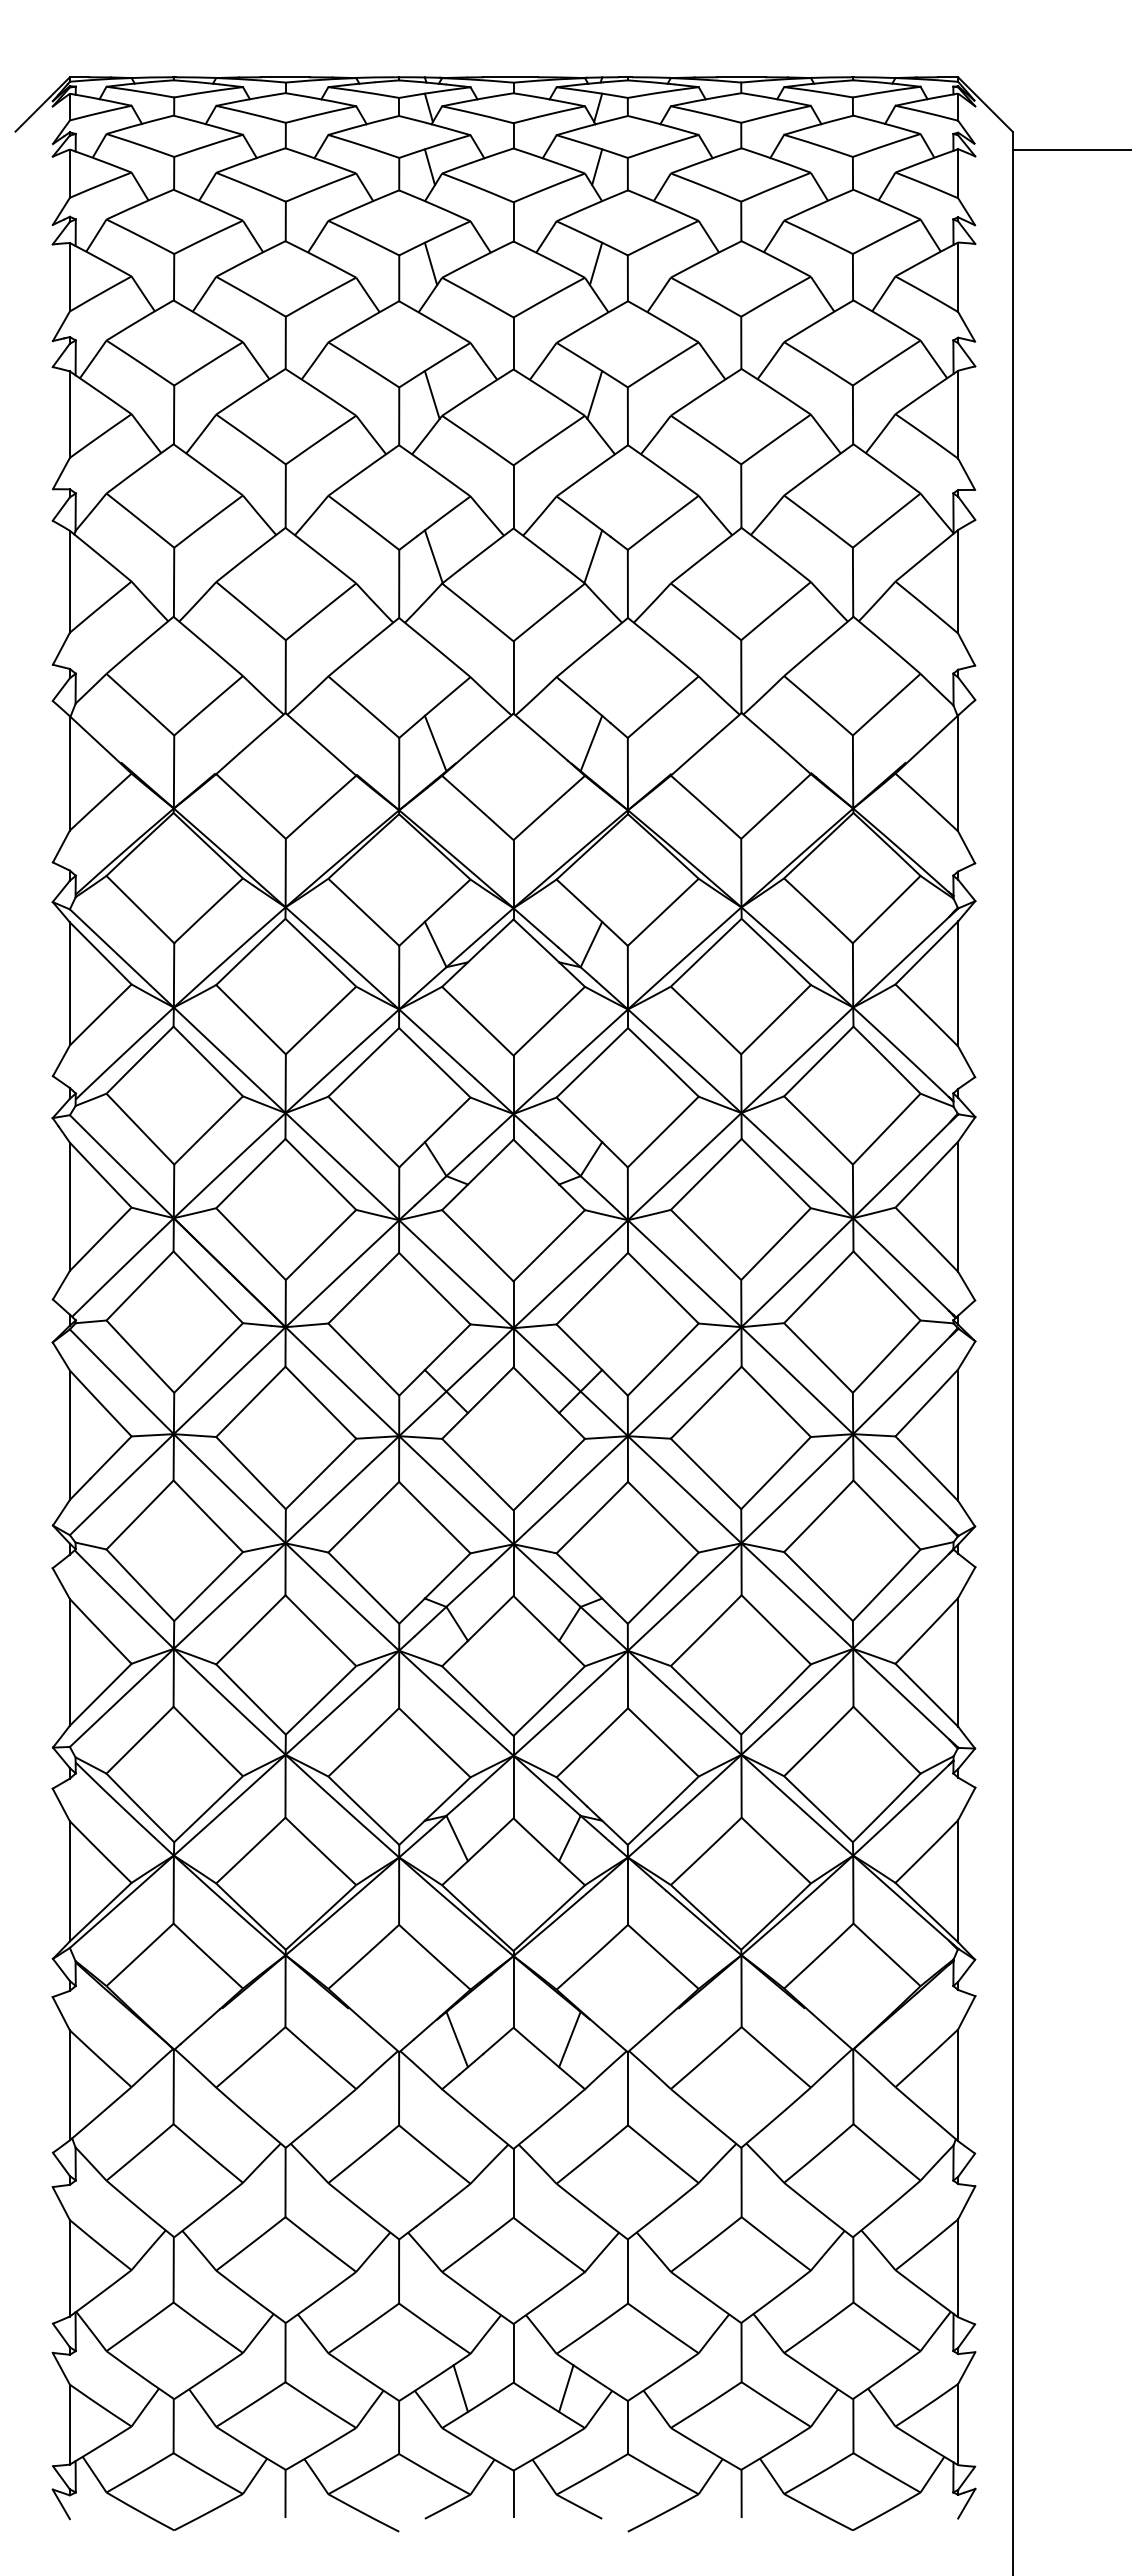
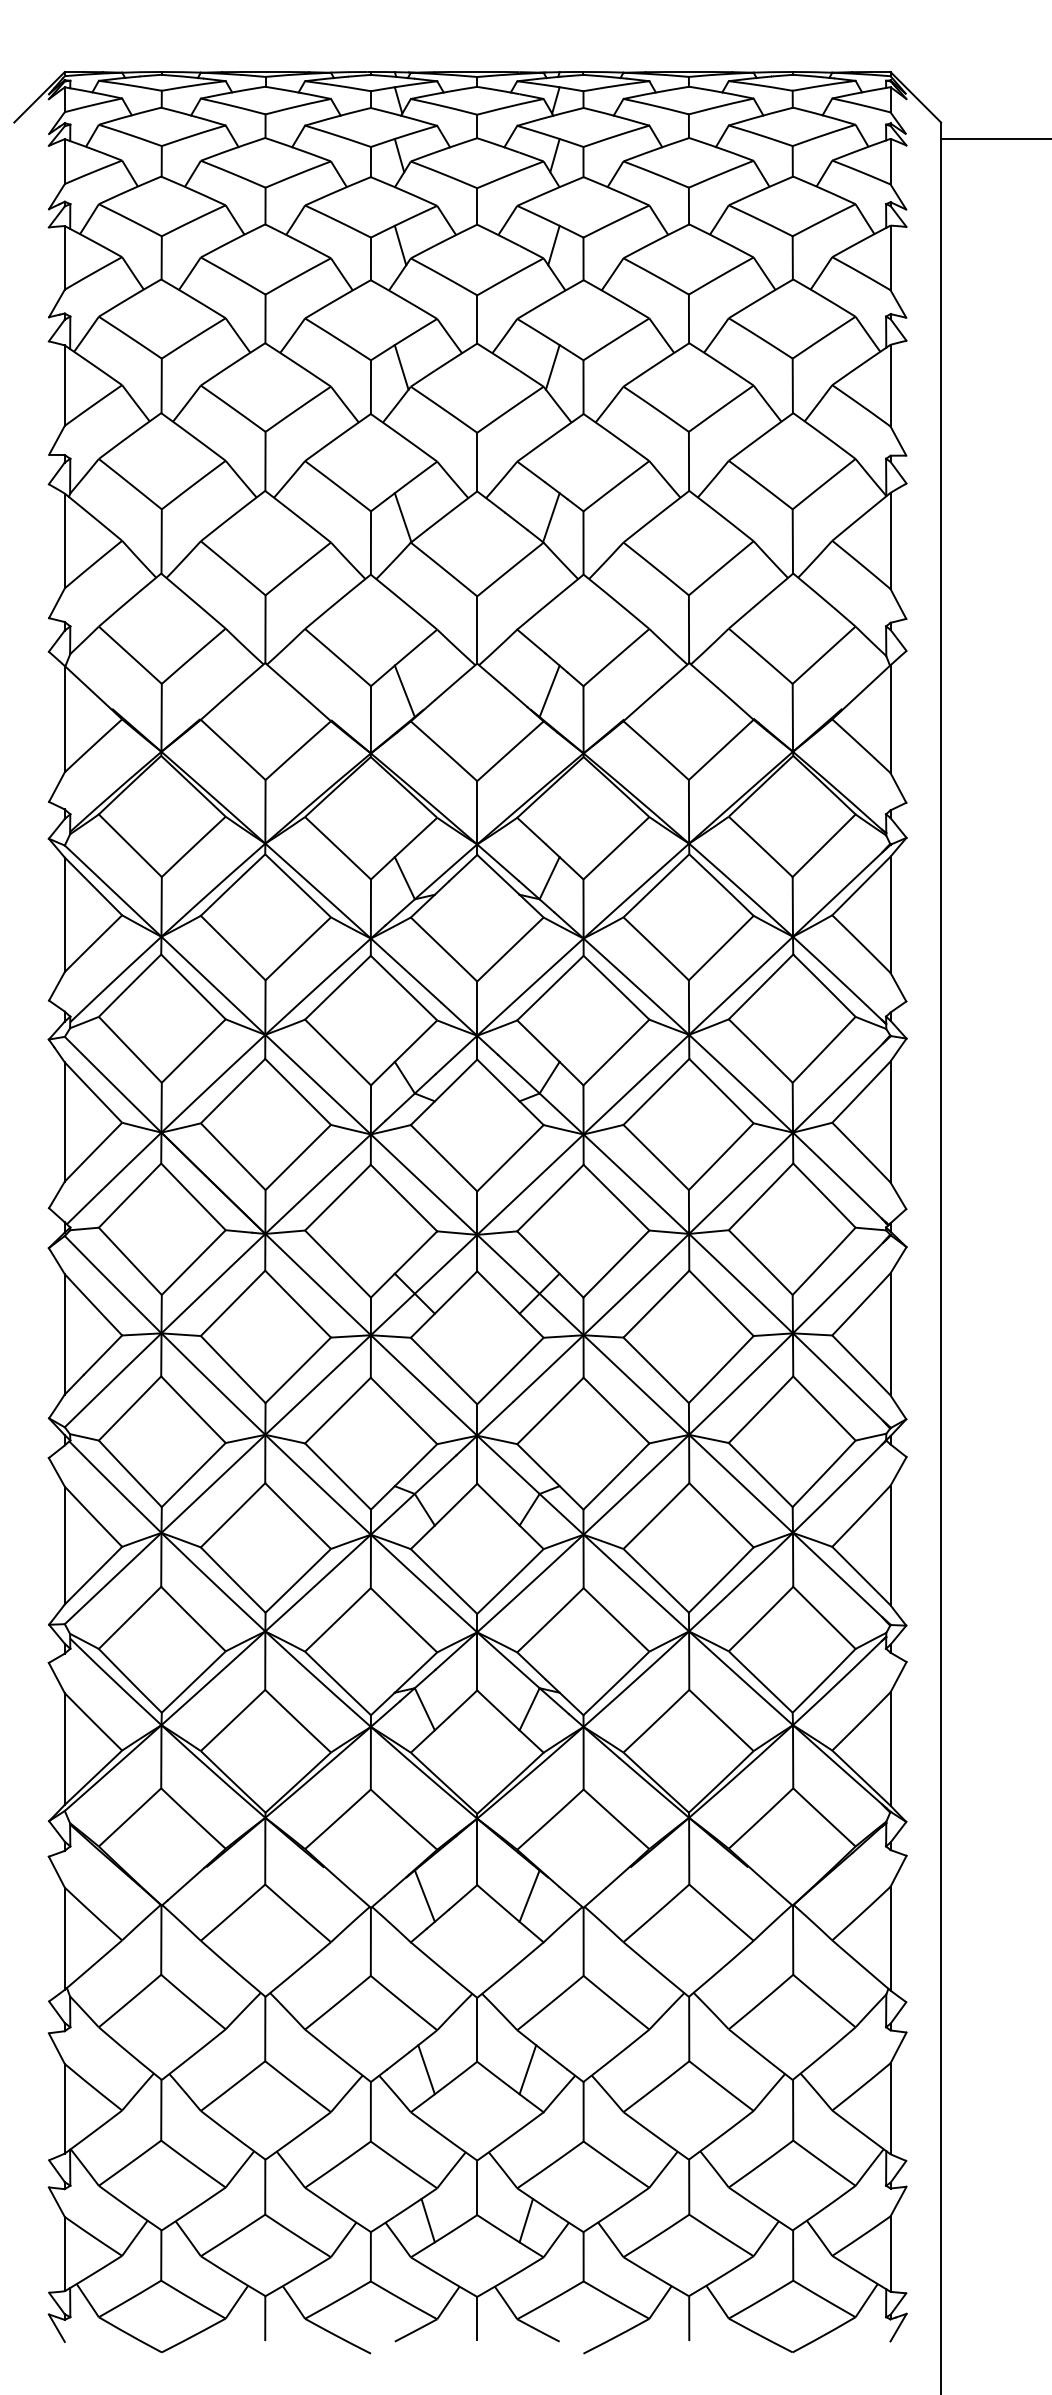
line: (458, 2225) -> (426, 2069), added
line: (567, 2225) -> (527, 2069), added

